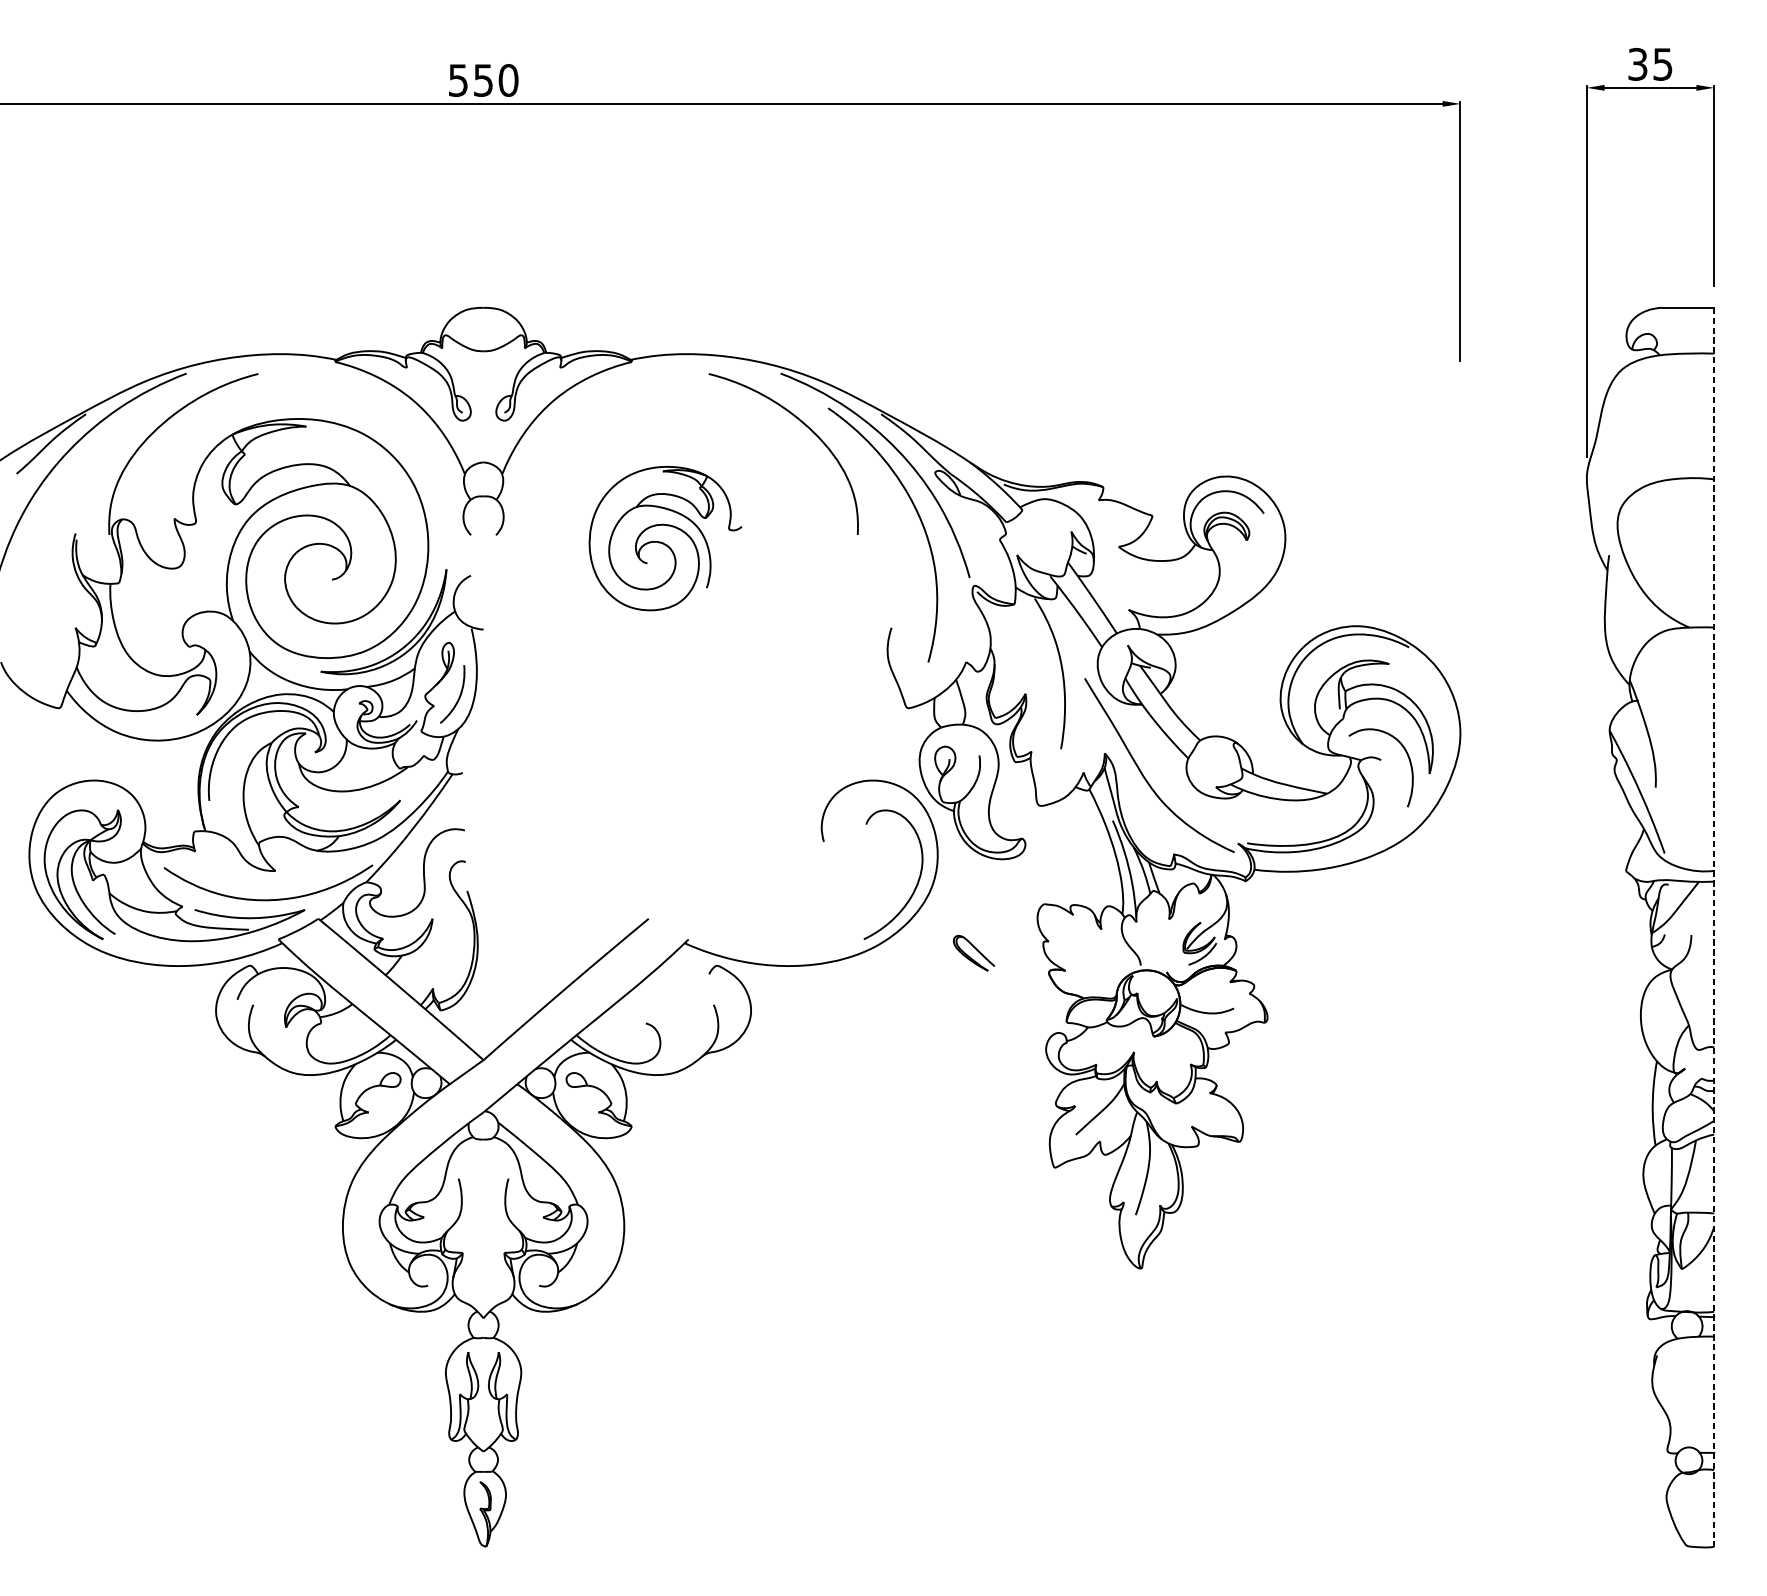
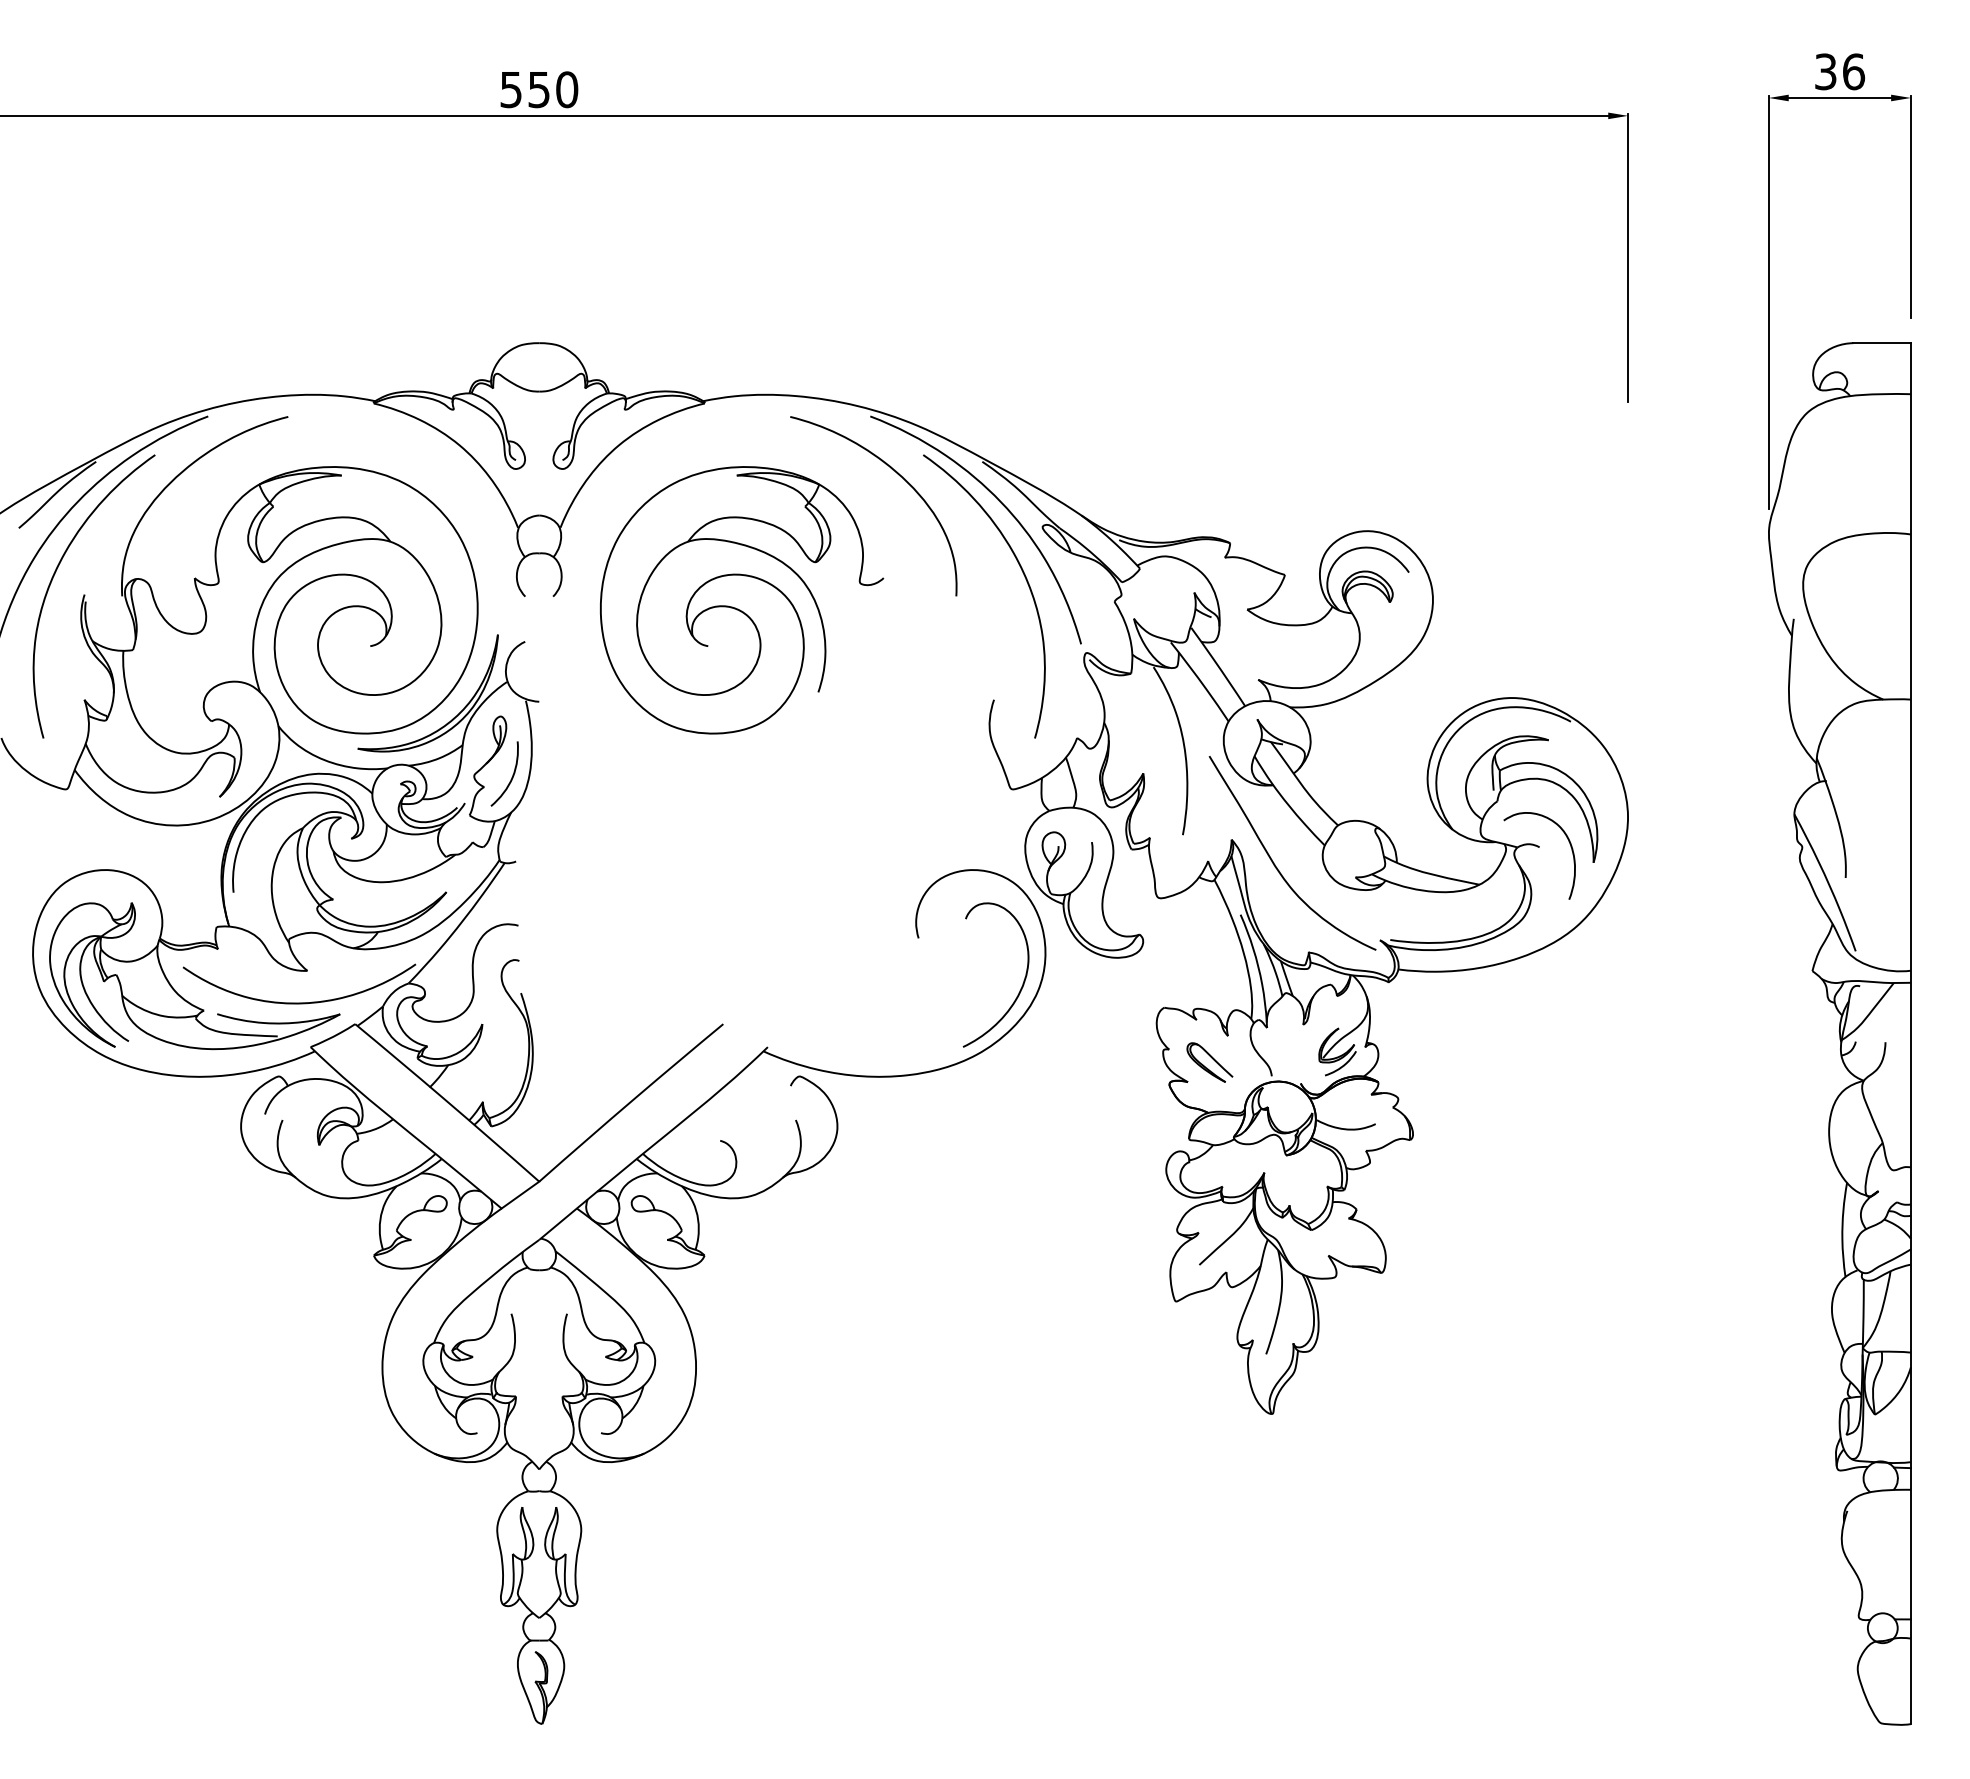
text: (1663, 64) -> (1854, 71), 35 -> 36
curve: (46, 521) -> (52, 581), added
part: (665, 538) -> (742, 600), size x1.67
line: (1713, 928) -> (1910, 1034), dashed -> solid
part: (973, 953) -> (1209, 1062), moved

